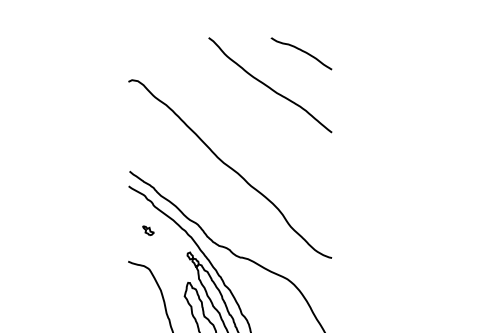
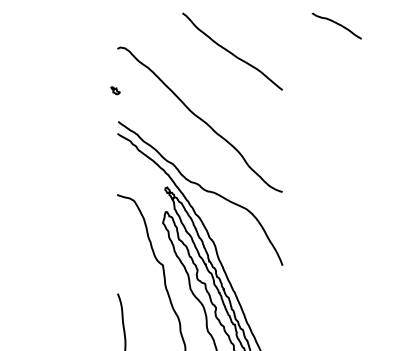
curve: (301, 51) -> (336, 24), moved
part: (148, 230) -> (115, 90), moved

